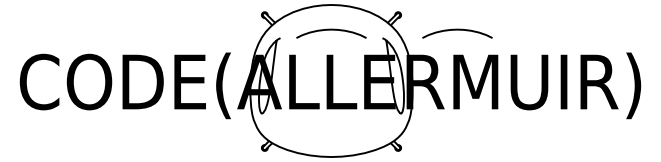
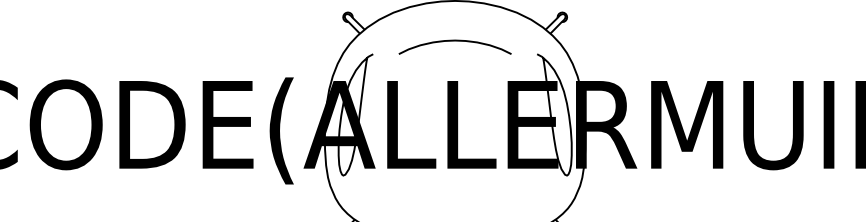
curve: (457, 30) -> (657, 41), removed

